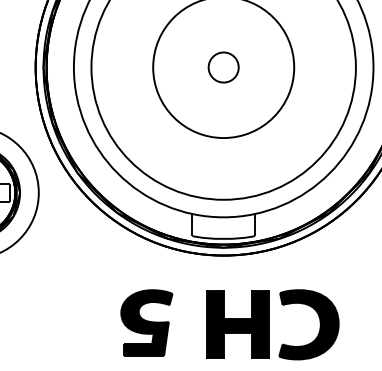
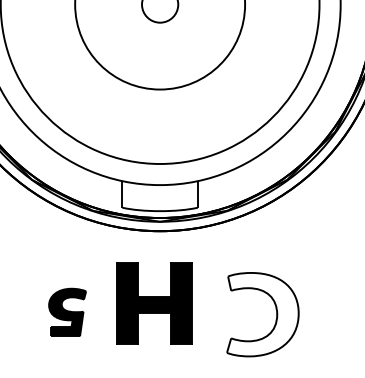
part: (146, 322) -> (67, 311), size x0.6
part: (237, 324) -> (153, 303), moved
fill: (308, 324) -> (262, 314), removed

